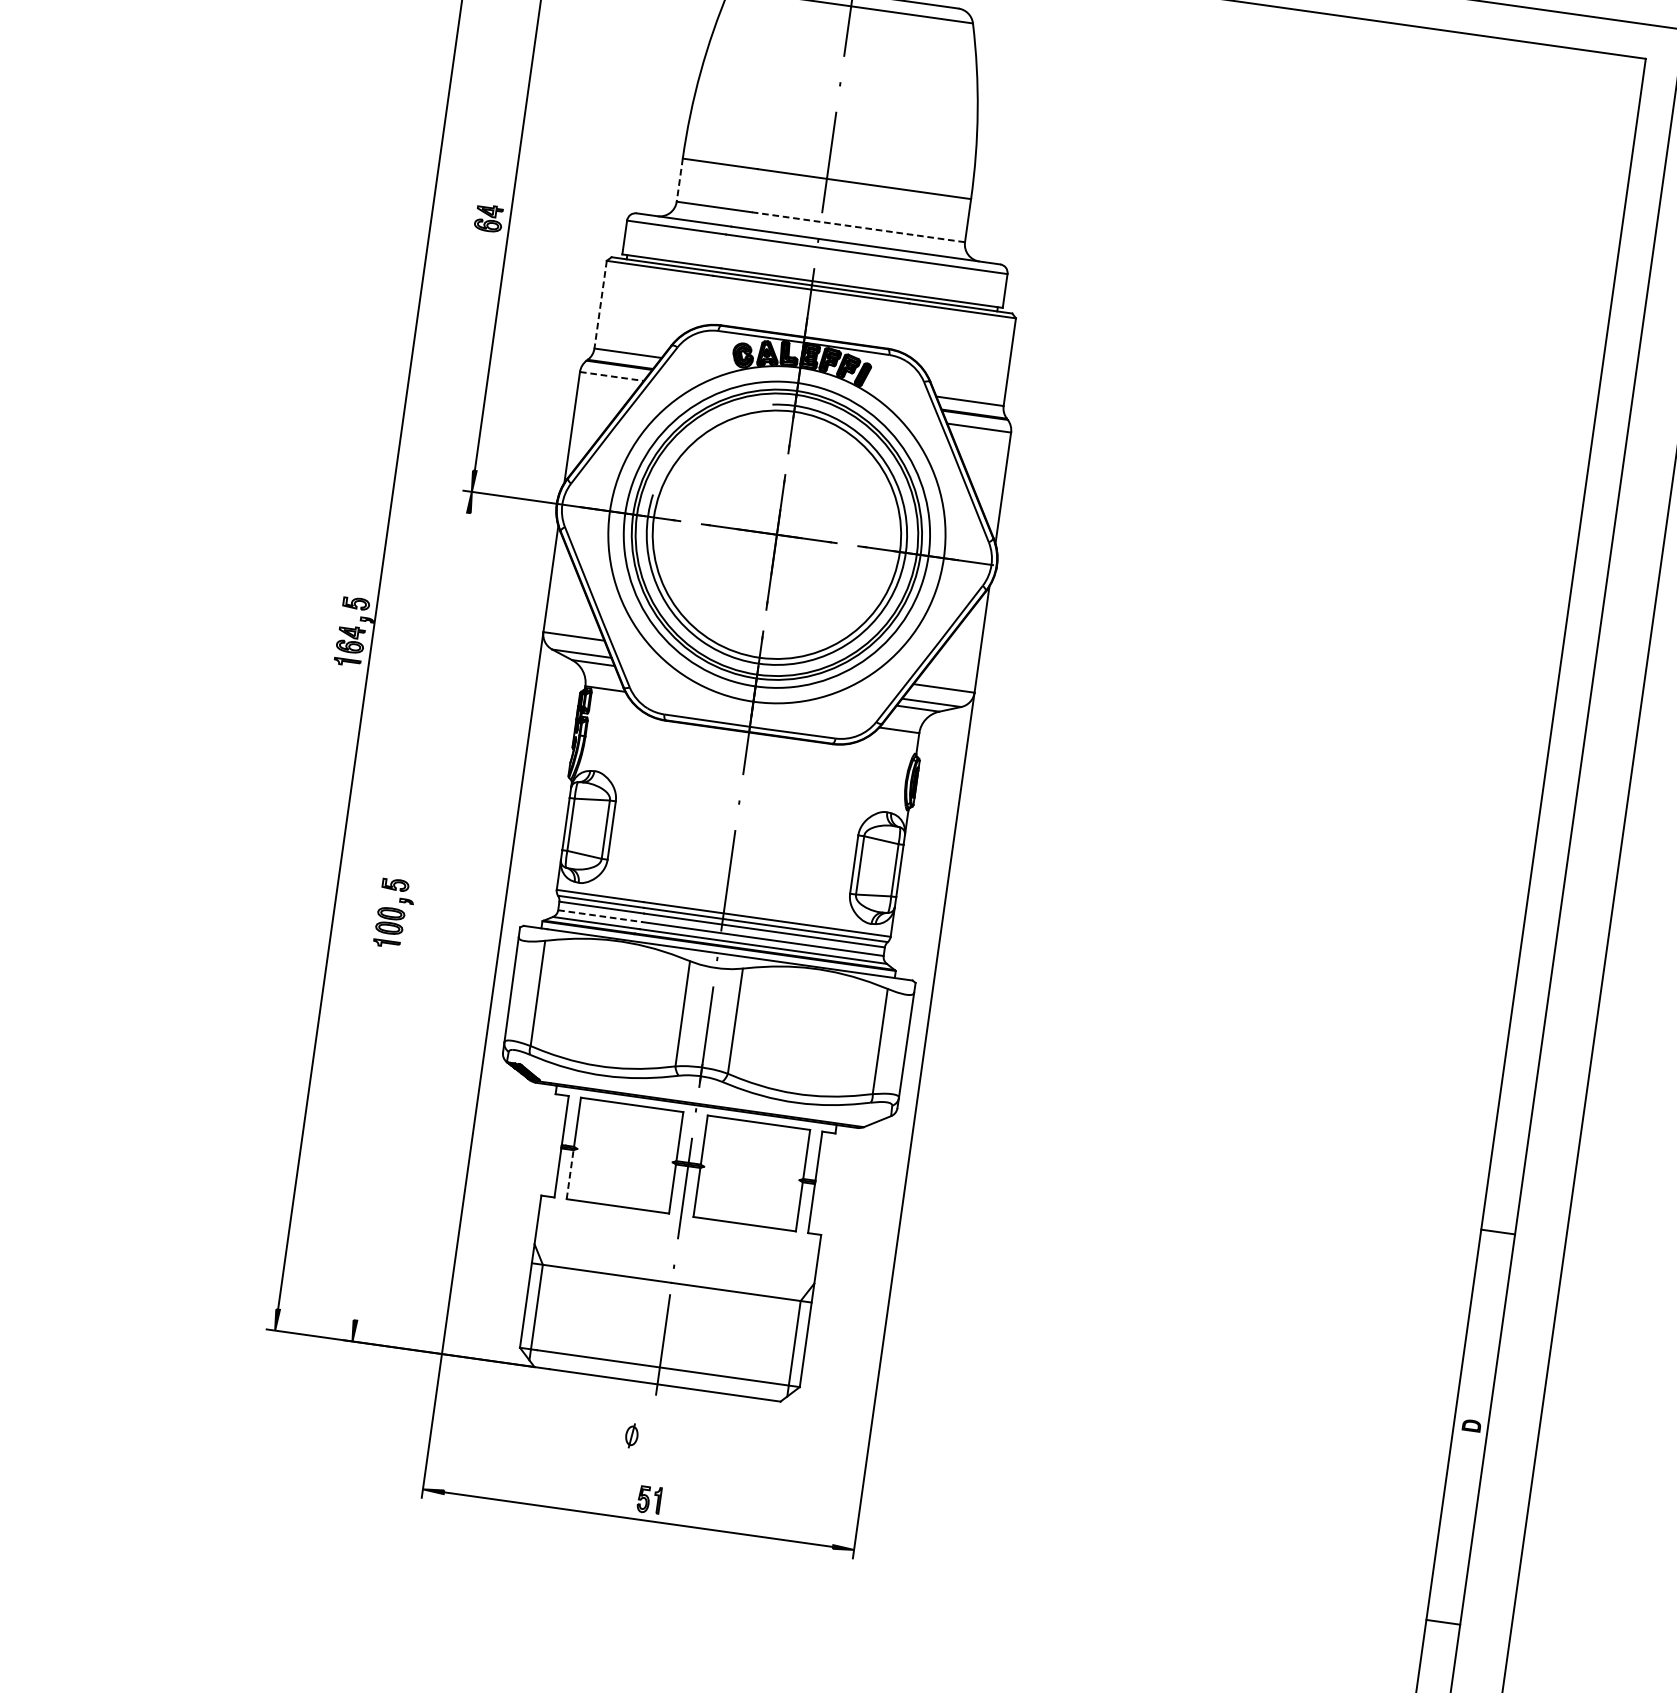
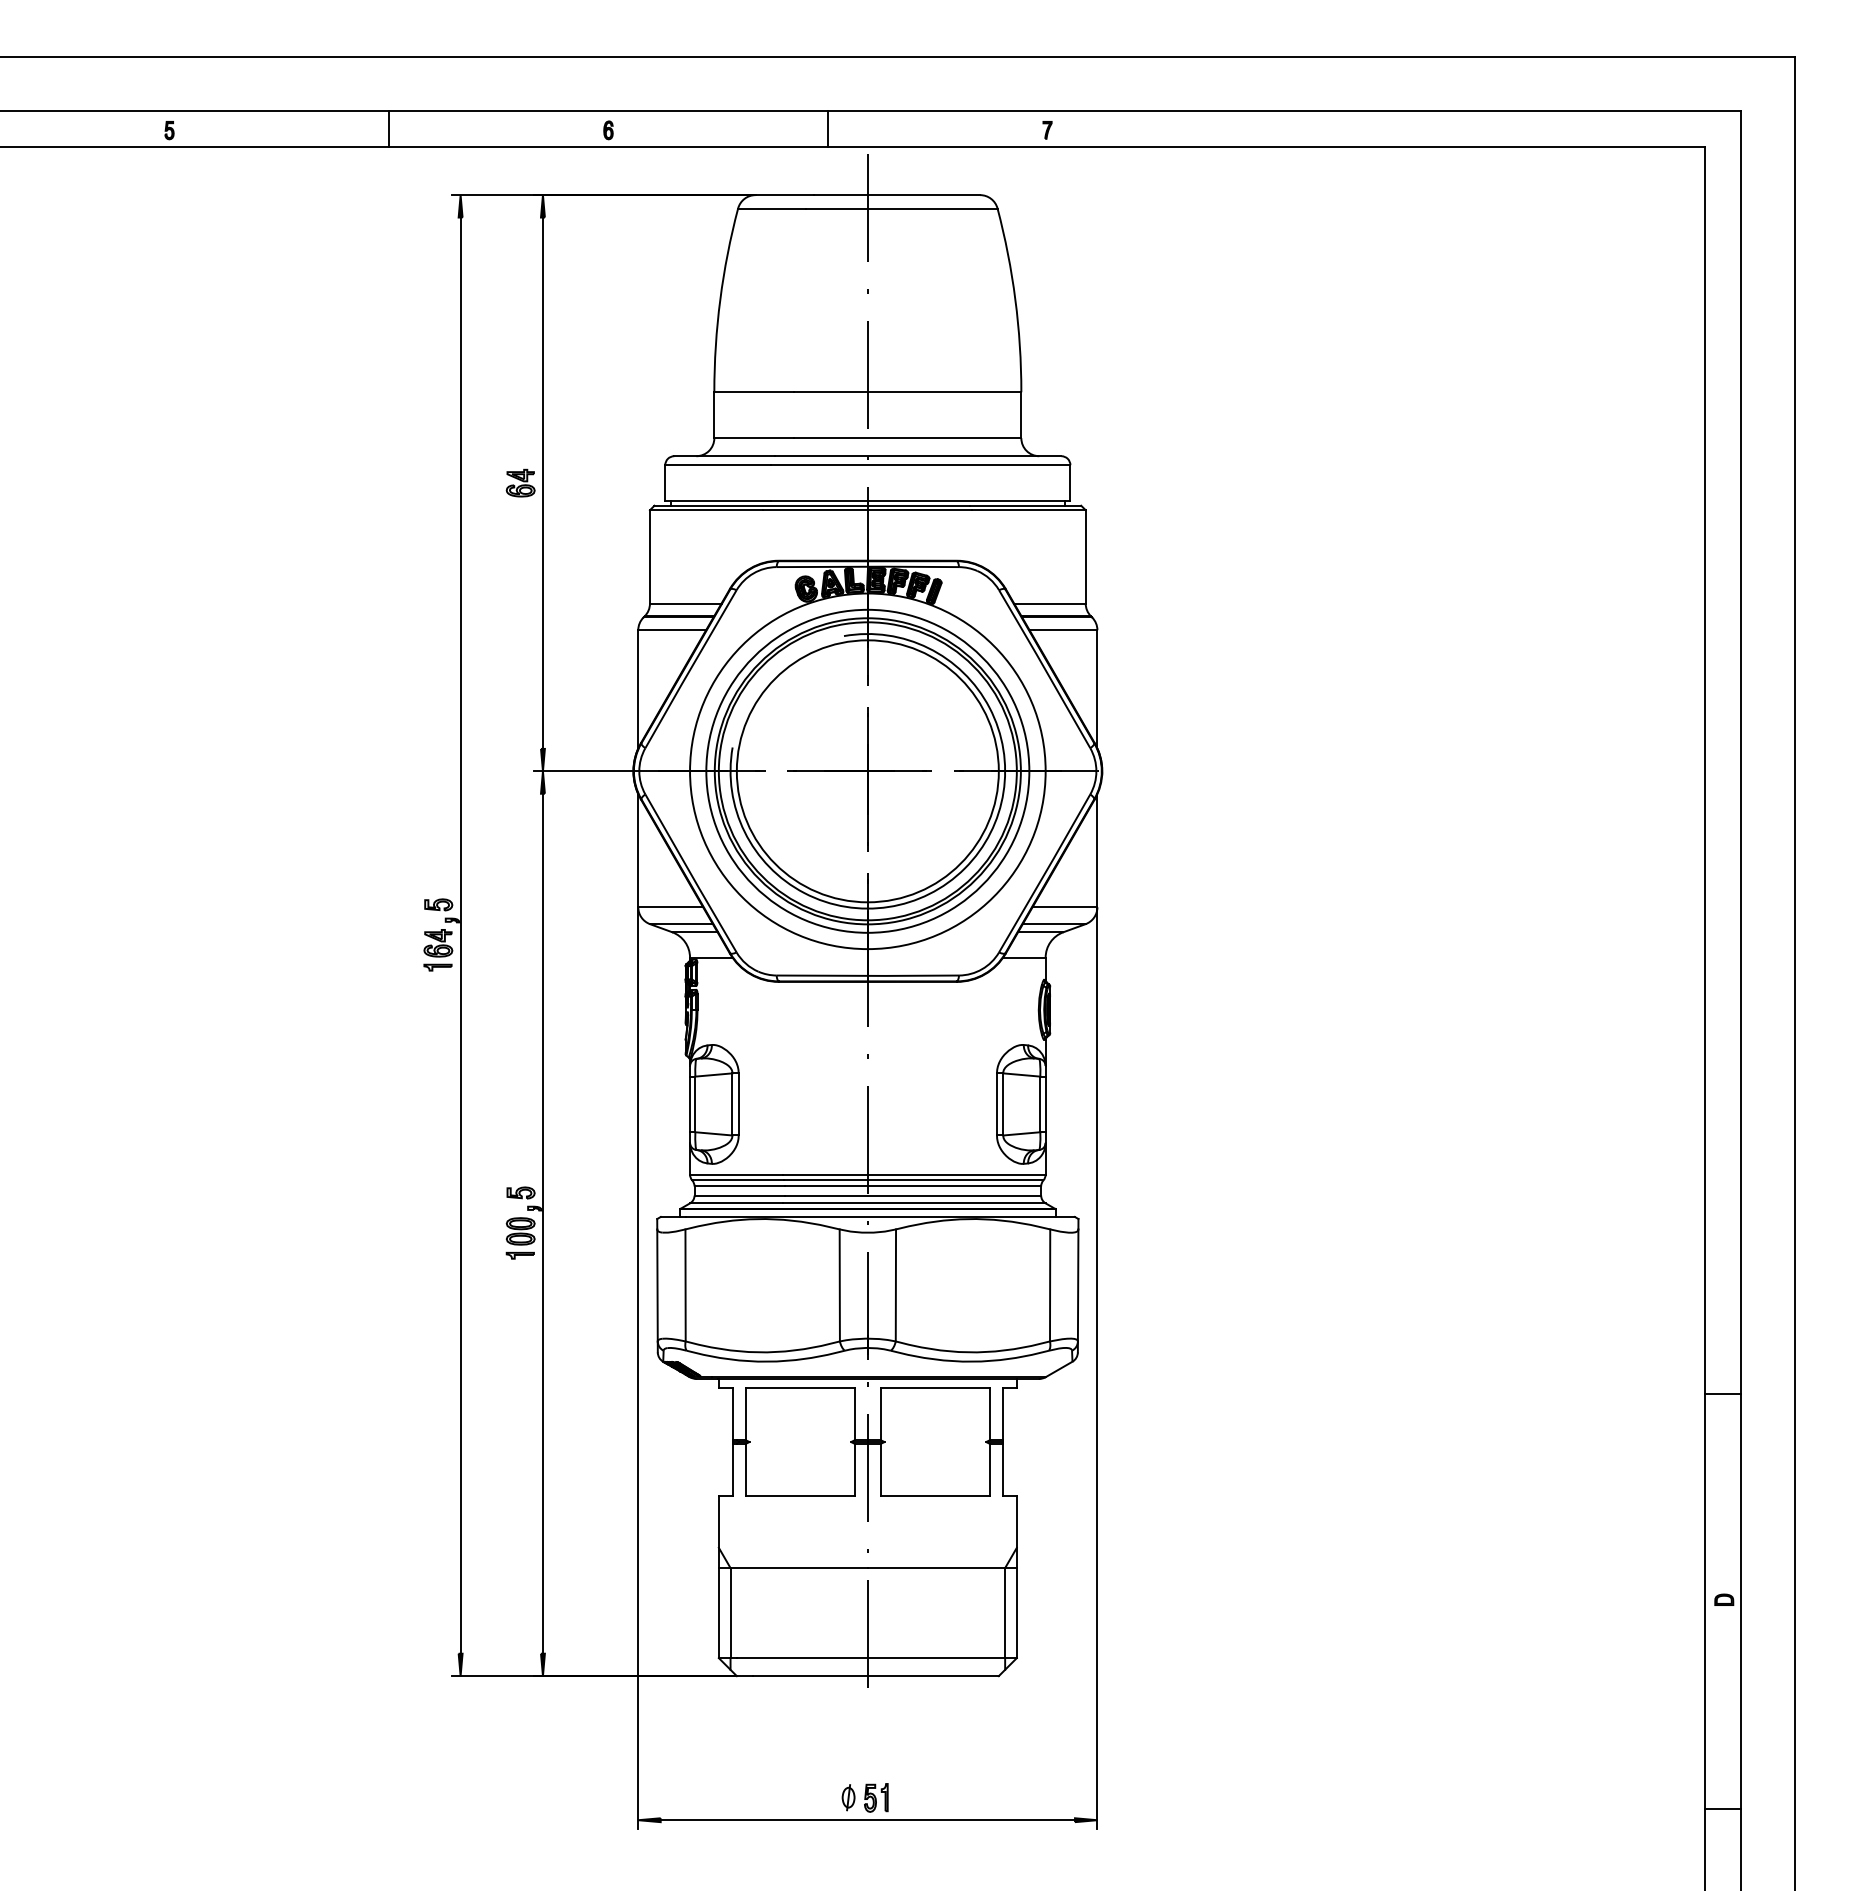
line: (679, 180) -> (714, 415), dashed -> solid
line: (858, 227) -> (907, 438), dashed -> solid
line: (600, 304) -> (649, 556), dashed -> solid
line: (612, 376) -> (672, 630), dashed -> solid
line: (411, 916) -> (542, 1223), added
line: (601, 916) -> (740, 1195), dashed -> solid
line: (569, 1174) -> (745, 1469), dashed -> solid
part: (631, 1435) -> (848, 1797), moved

